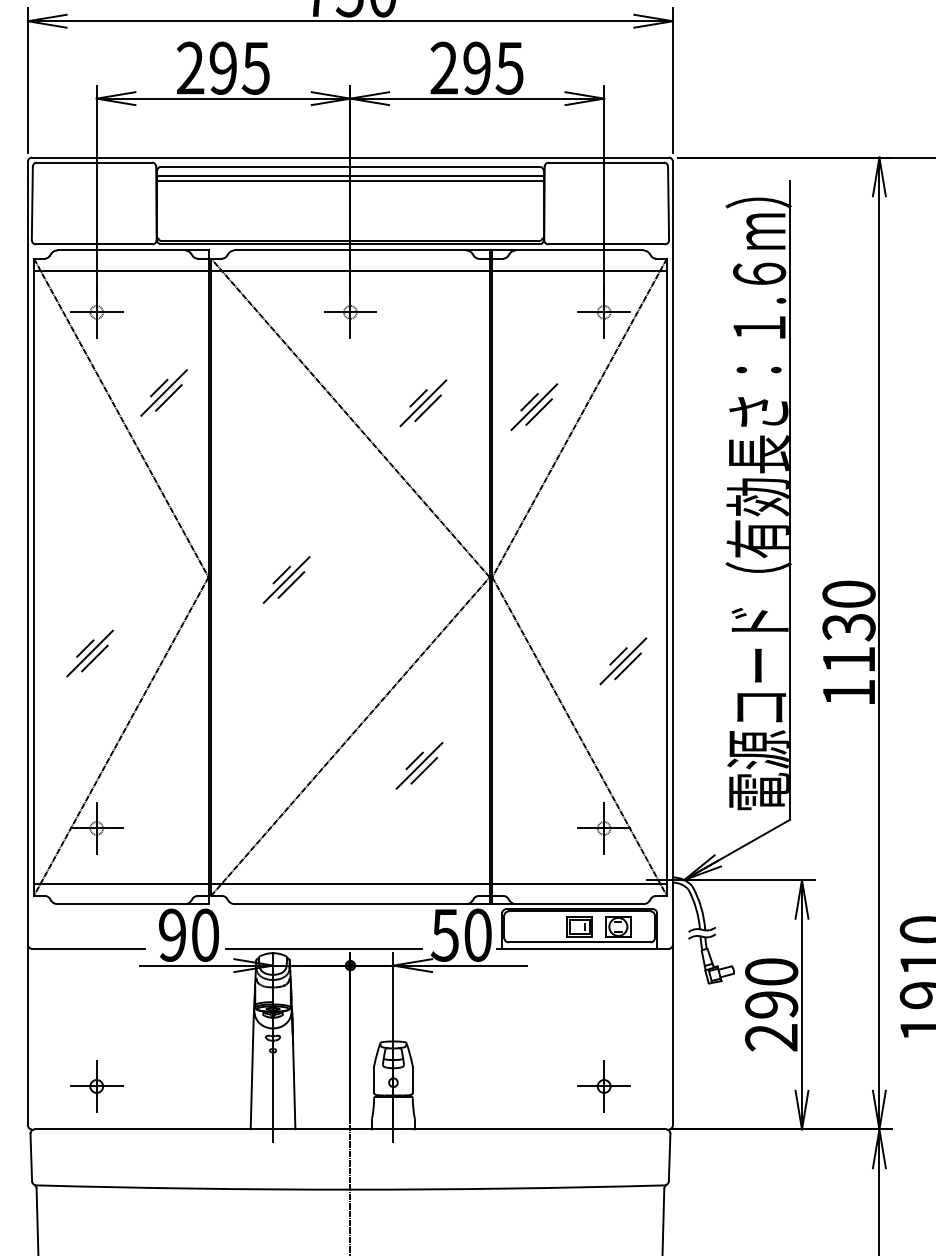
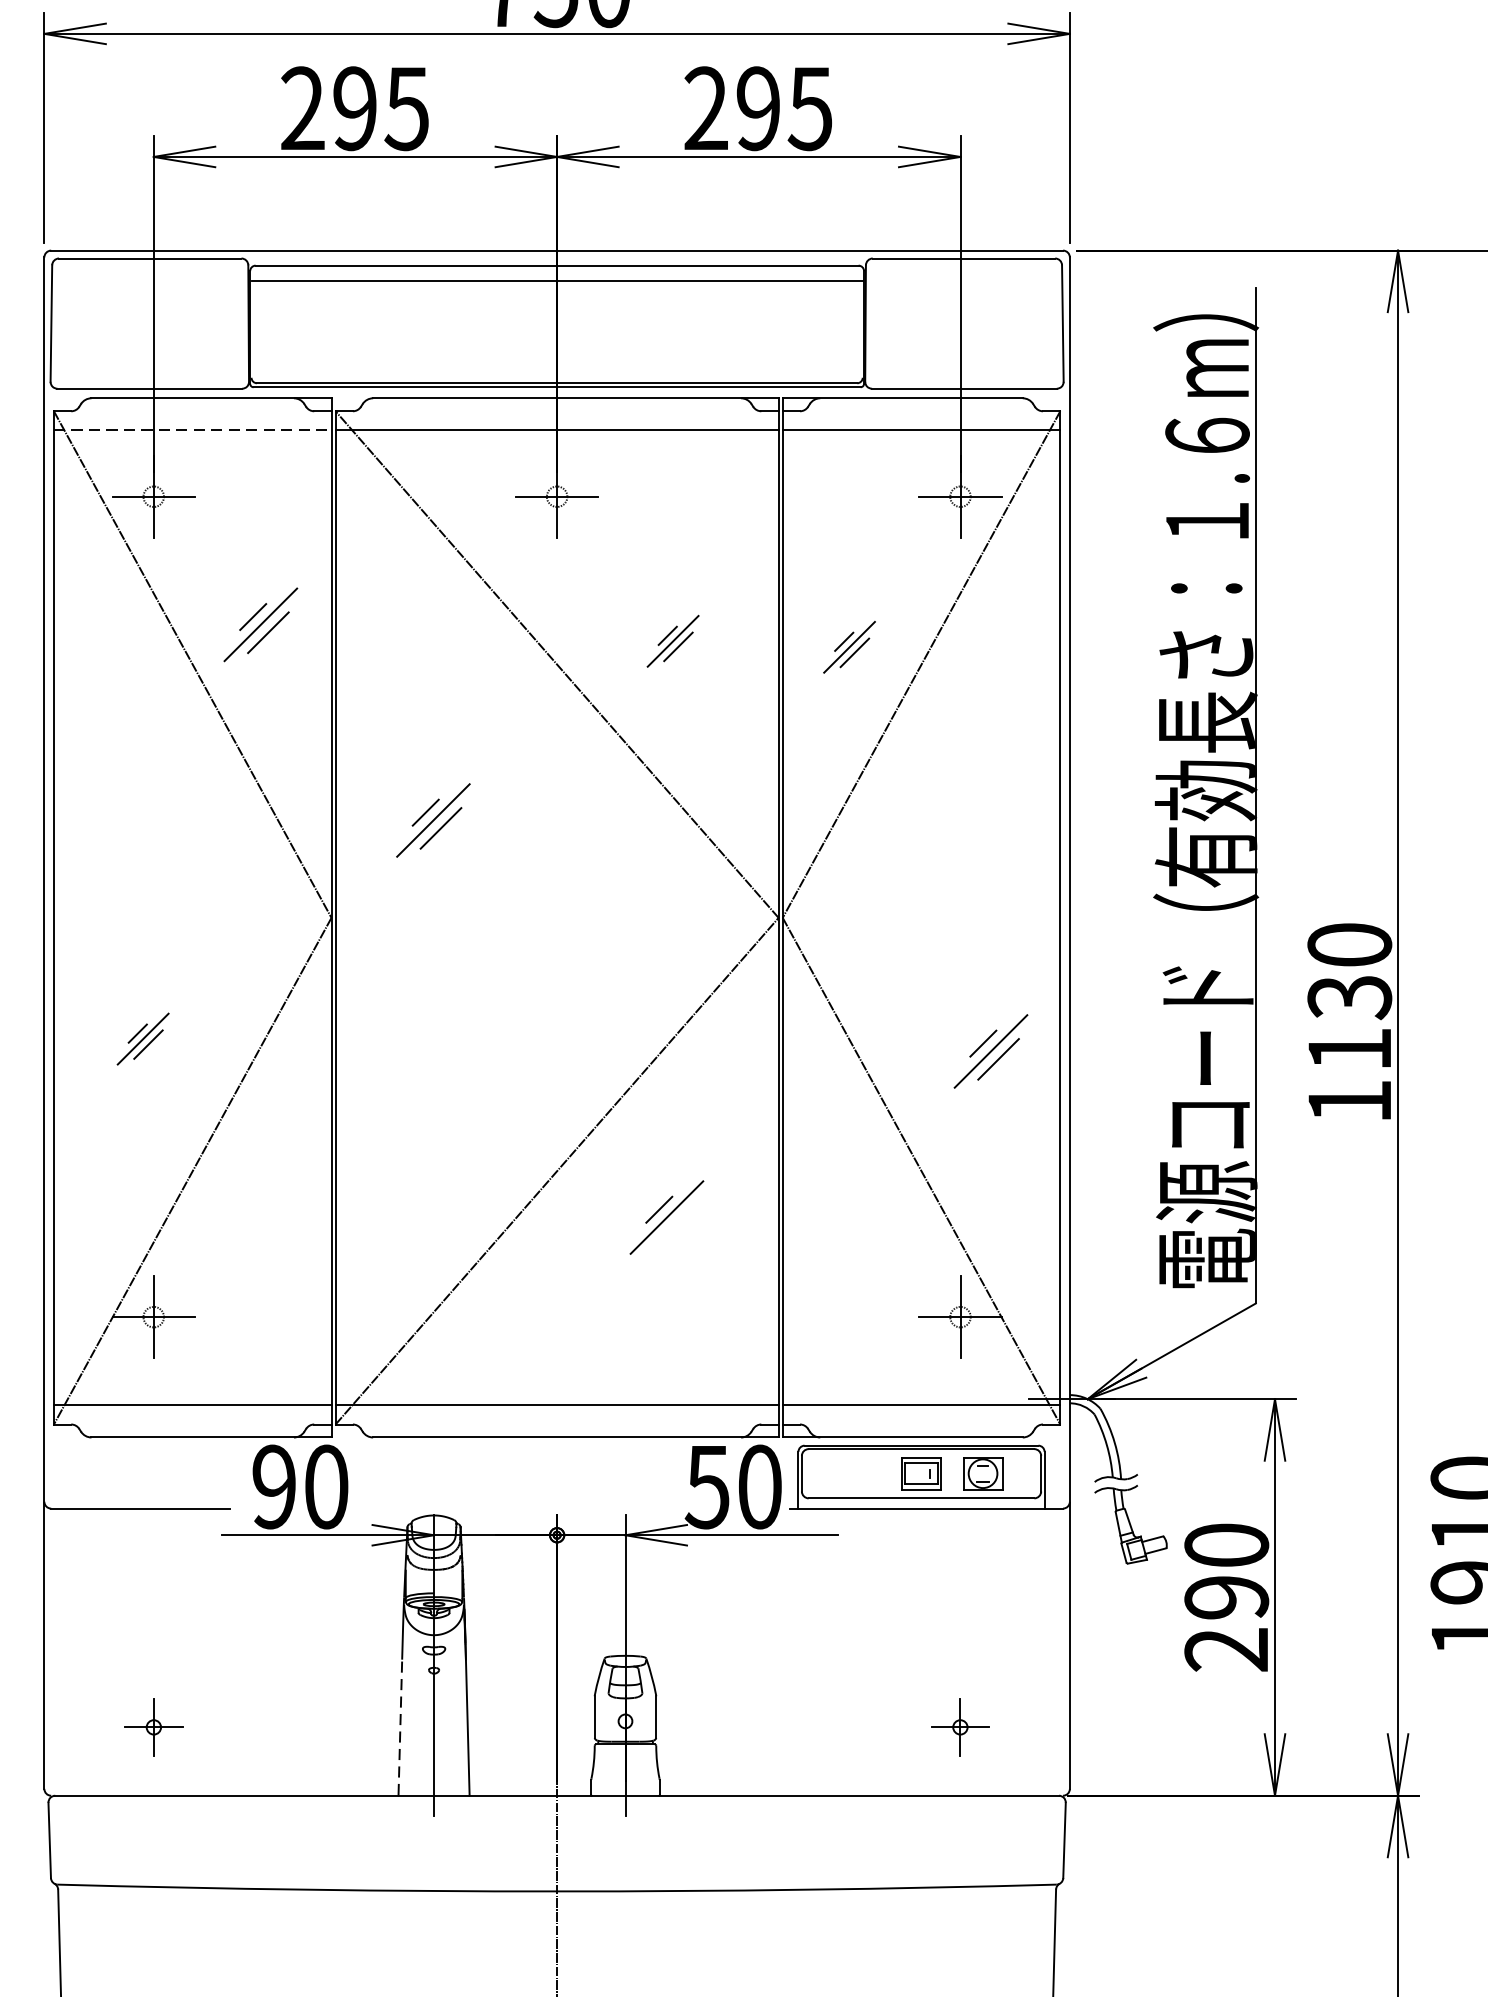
line: (350, 180) -> (557, 287), removed
line: (121, 270) -> (193, 430), solid -> dashed
part: (423, 403) -> (673, 641), size x0.7
part: (534, 406) -> (849, 646), size x0.7
part: (286, 579) -> (433, 819), moved
part: (89, 653) -> (142, 1039), size x0.7
line: (424, 770) -> (674, 1225), removed
line: (324, 948) -> (515, 1508), removed
part: (96, 1086) -> (153, 1727), size x0.7
line: (251, 1086) -> (399, 1727), solid -> dashed
part: (603, 1086) -> (959, 1727), size x0.7

